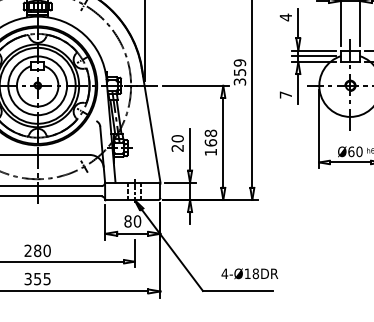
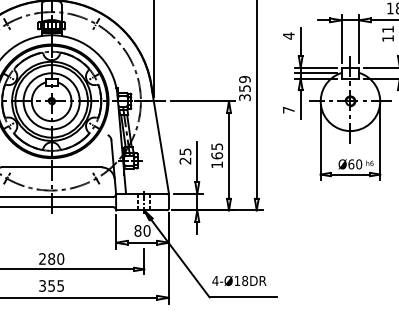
text: (211, 133) -> (217, 146), 168 -> 165
text: (177, 138) -> (185, 151), 20 -> 25
text: (249, 273) -> (239, 280), moved

